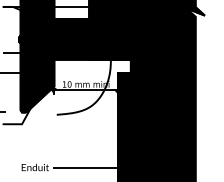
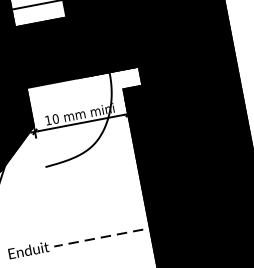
line: (87, 168) -> (105, 237), solid -> dashed

